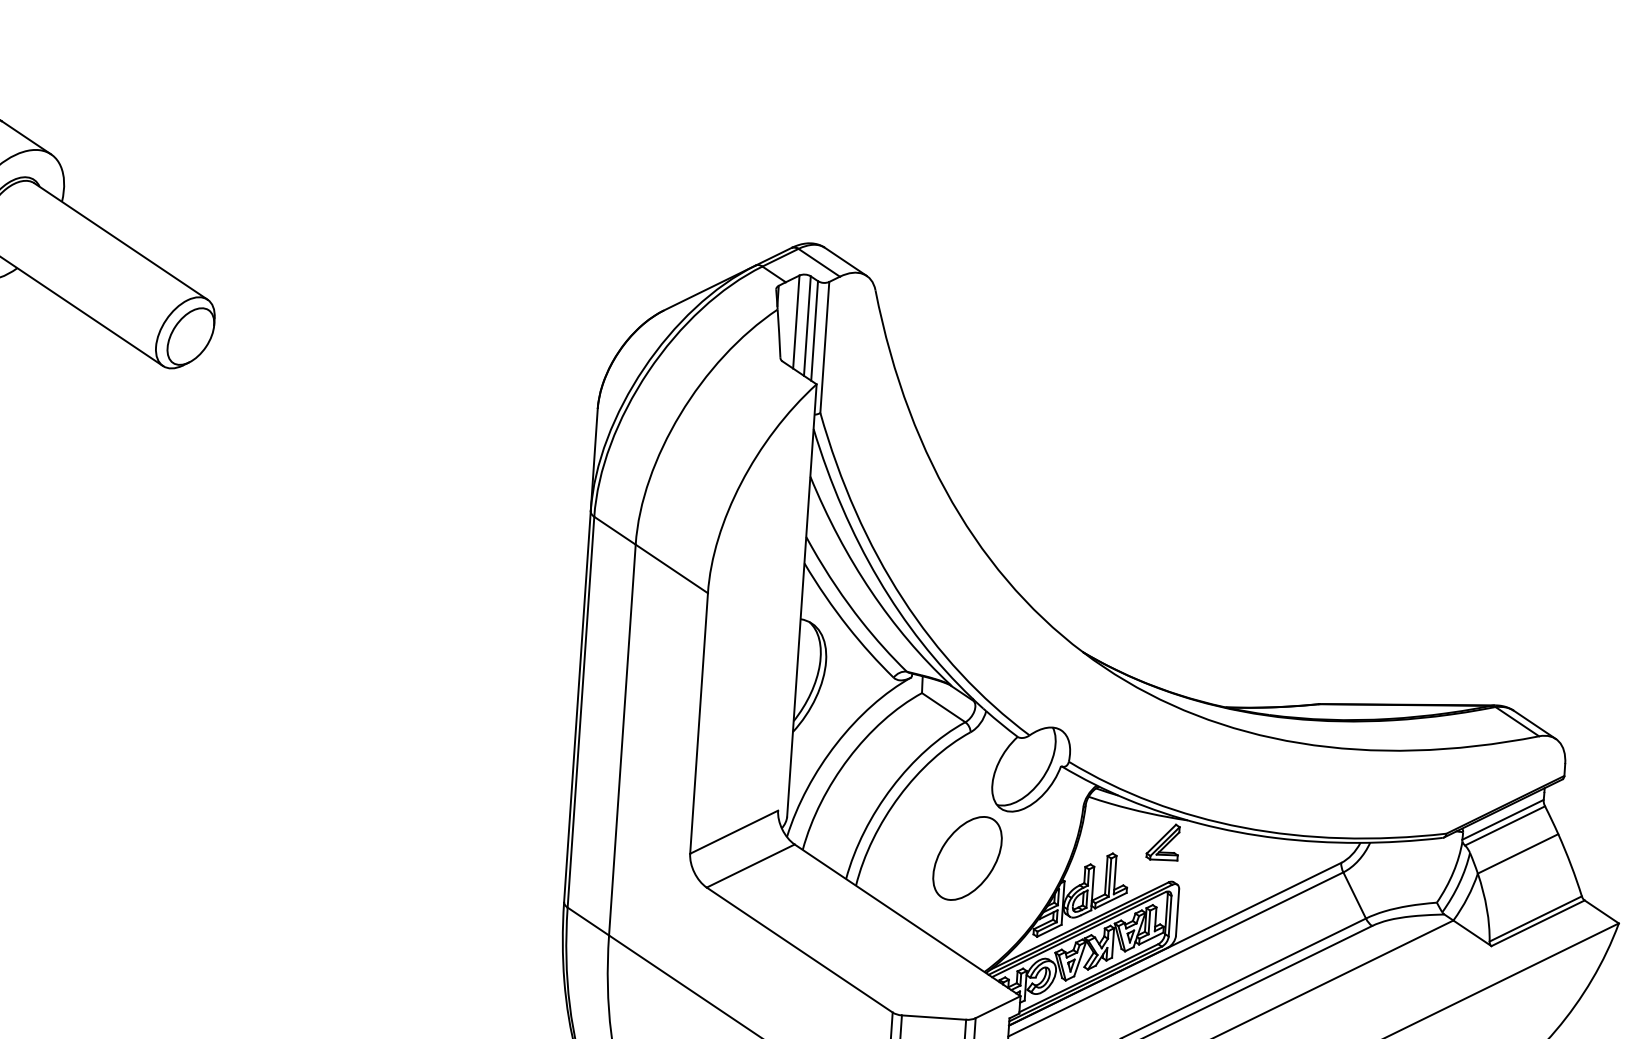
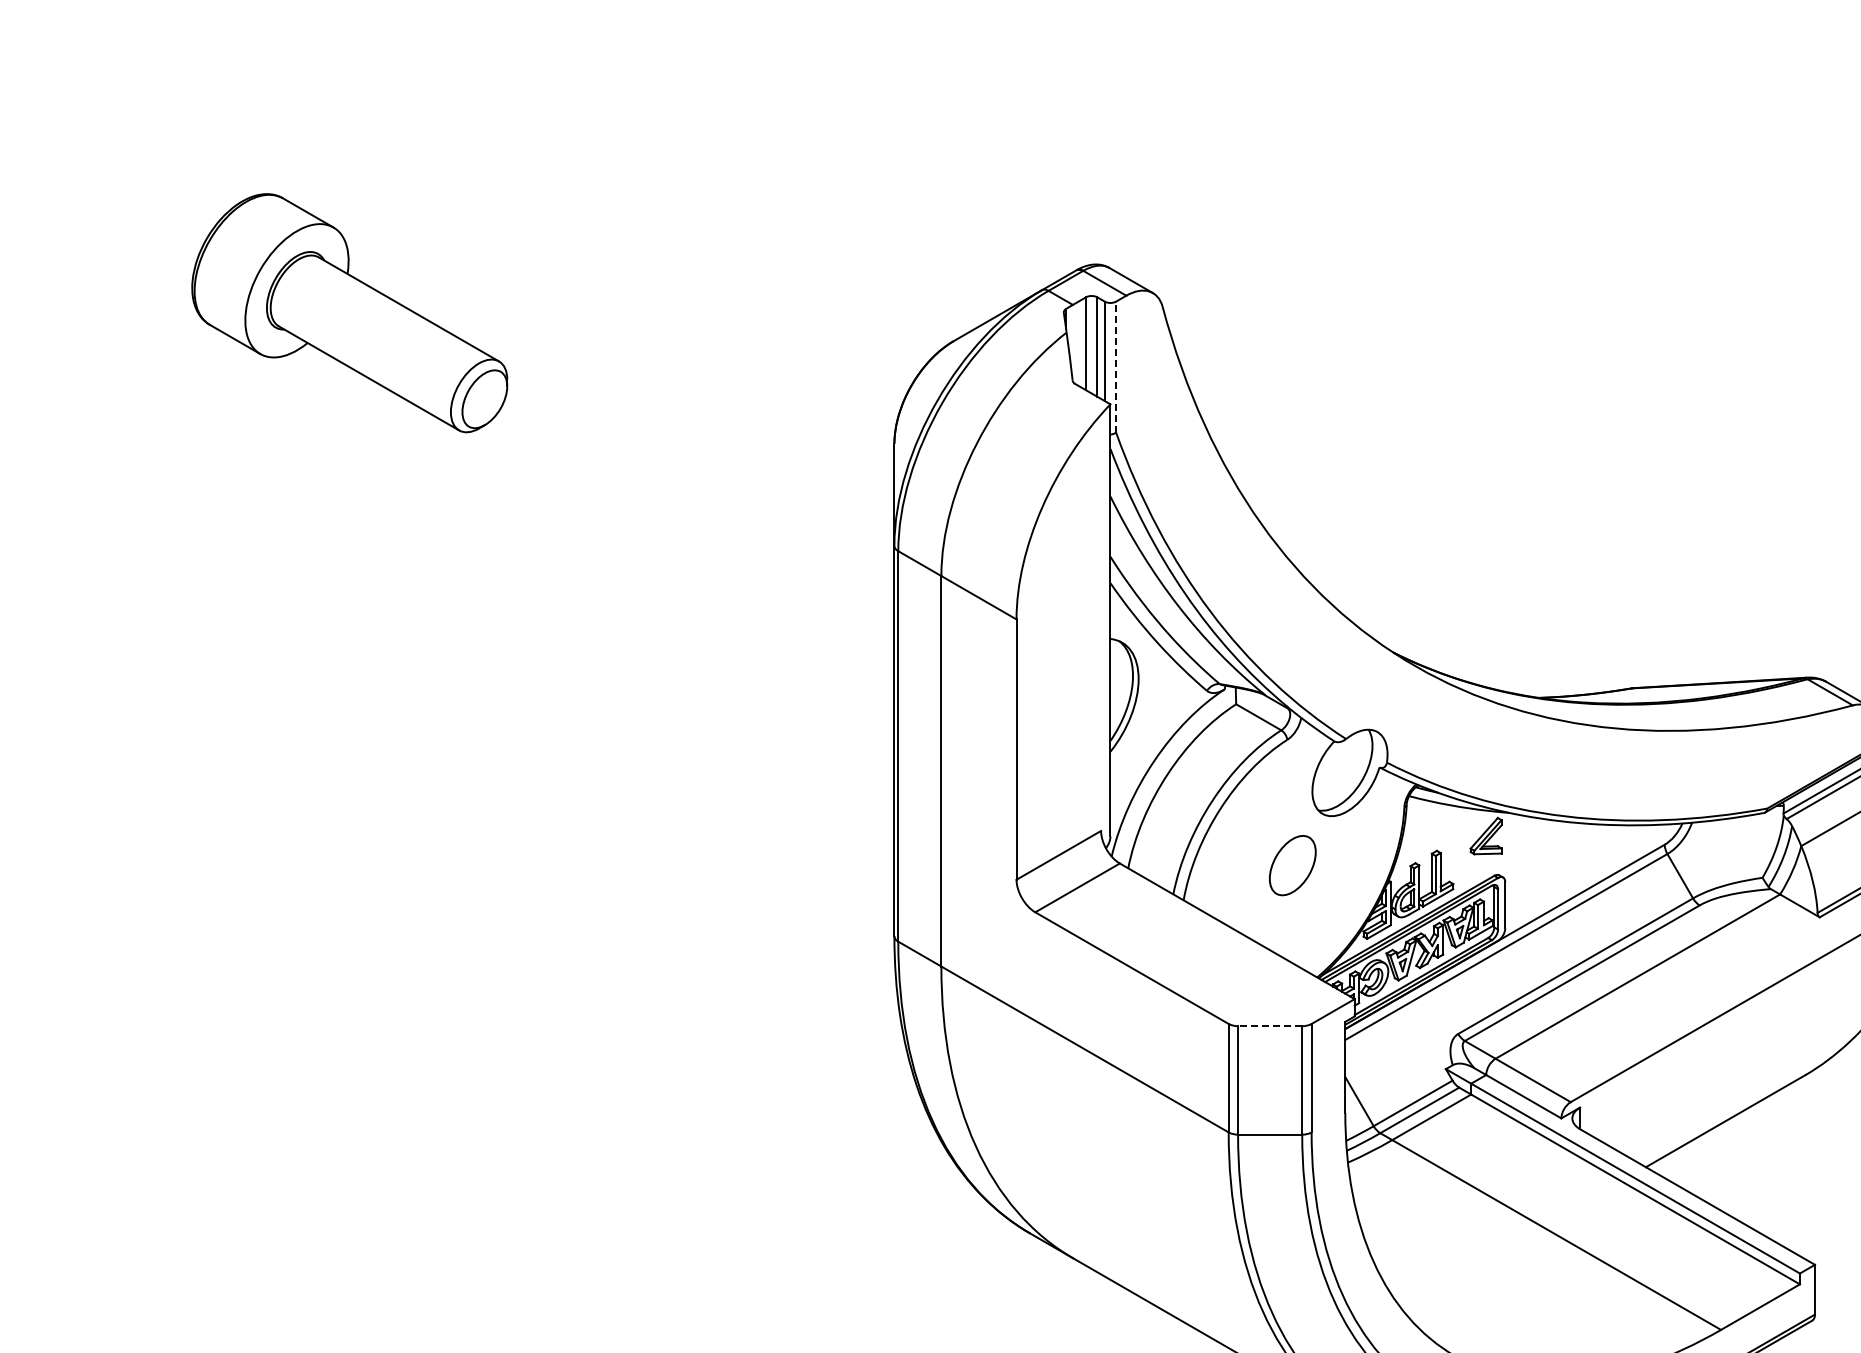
line: (825, 346) -> (1116, 366), solid -> dashed
part: (967, 858) -> (1292, 865), size x0.7
line: (933, 1017) -> (1269, 1026), solid -> dashed

